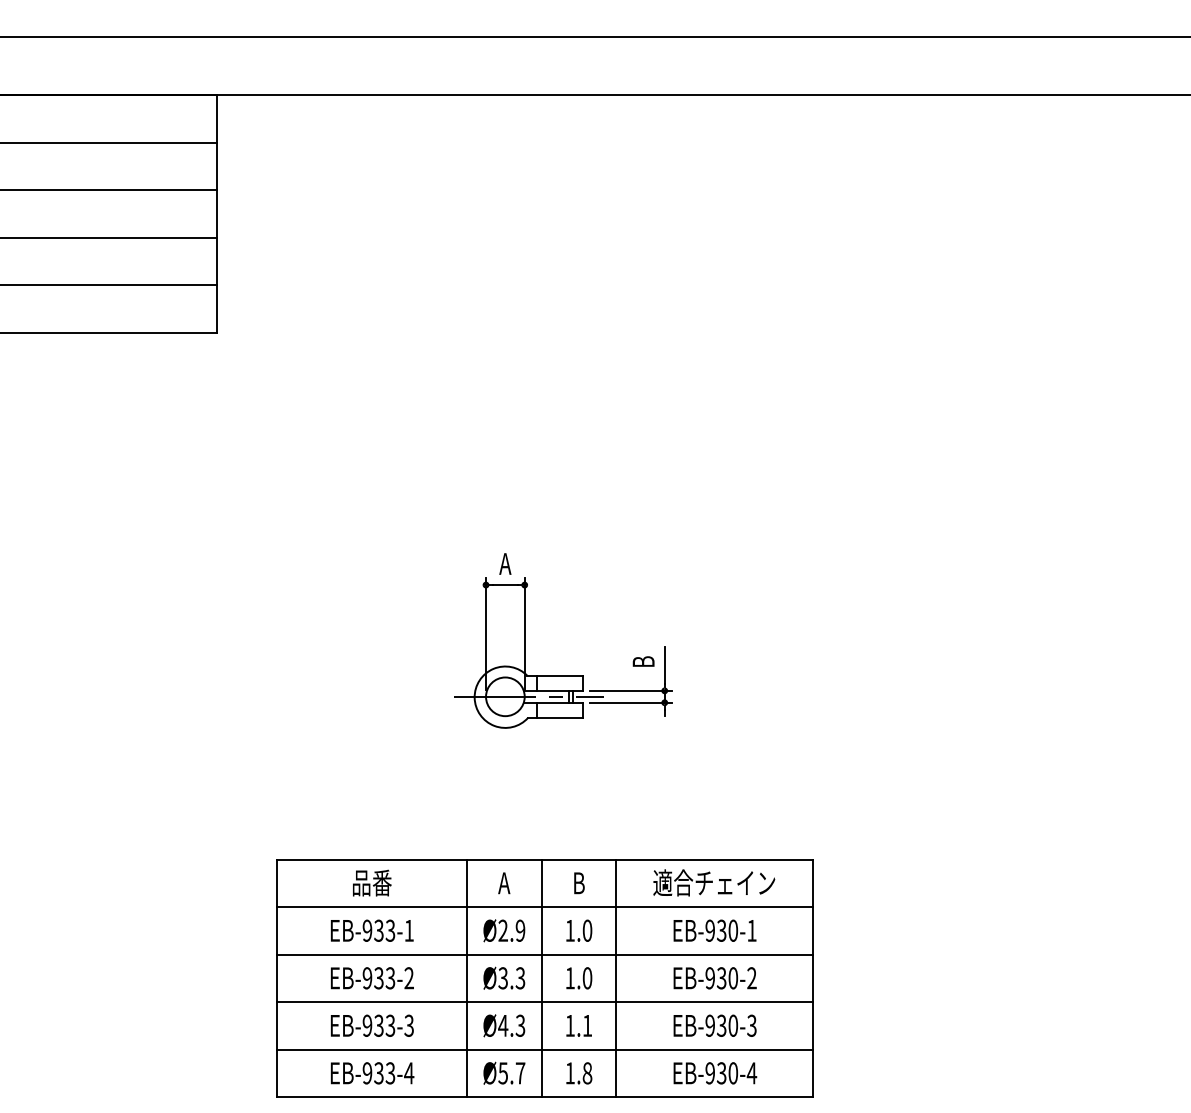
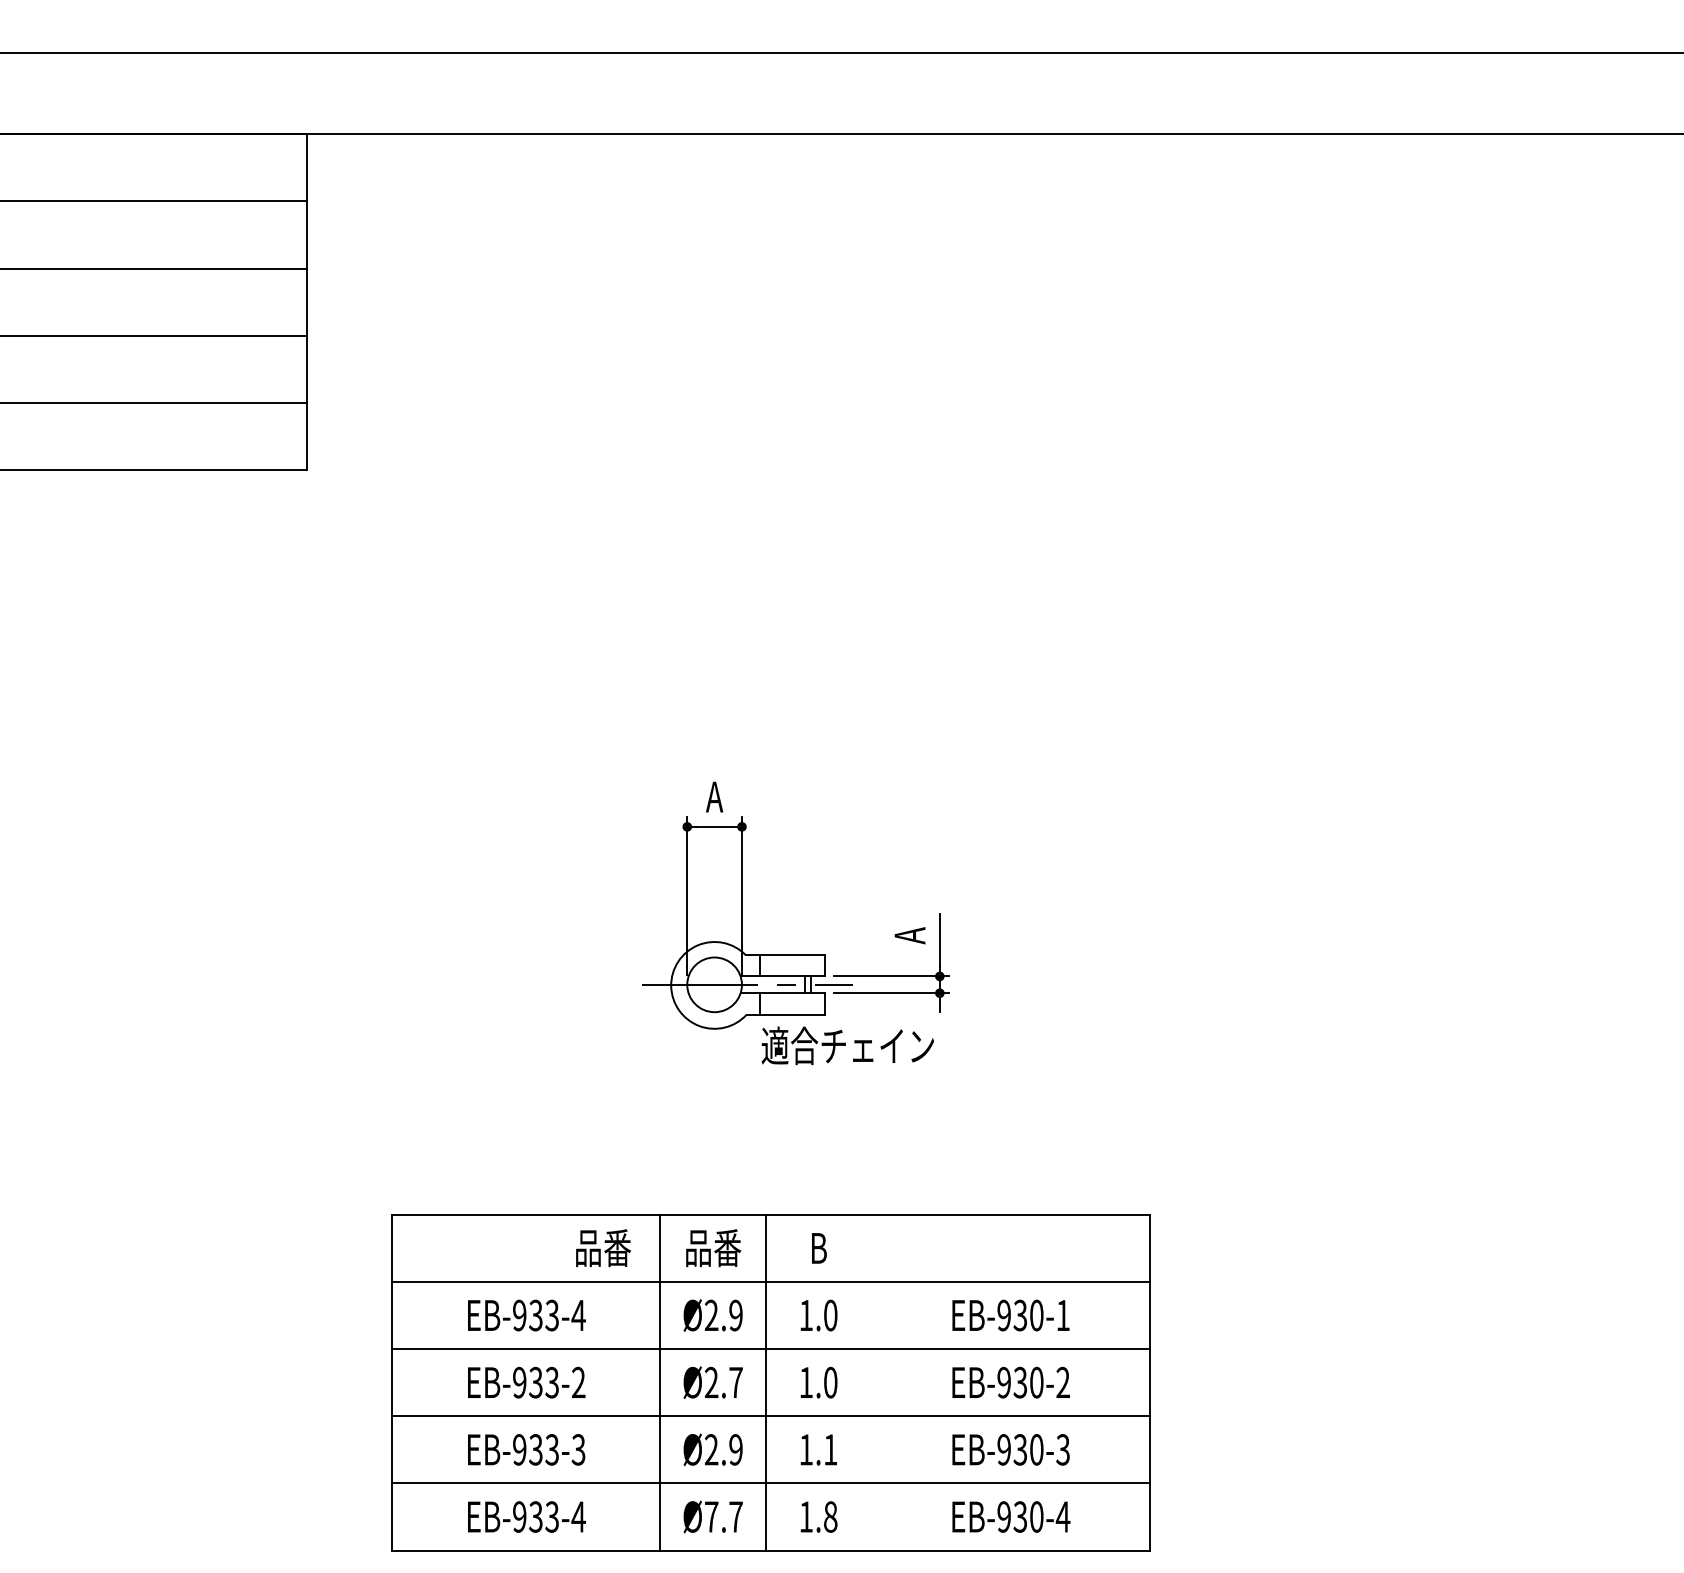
text: (643, 661) -> (909, 935), B -> A
text: (714, 882) -> (847, 1045), moved
text: (372, 883) -> (603, 1248), moved
text: (504, 883) -> (713, 1248), A -> 品番
text: (409, 930) -> (578, 1315), EB-933-1 -> EB-933-4
text: (511, 978) -> (723, 1382), Ø3.3 -> Ø2.7
line: (616, 978) -> (871, 1382), removed
text: (511, 1025) -> (723, 1449), Ø4.3 -> Ø2.9
text: (503, 1072) -> (711, 1516), Ø5.7 -> Ø7.7

